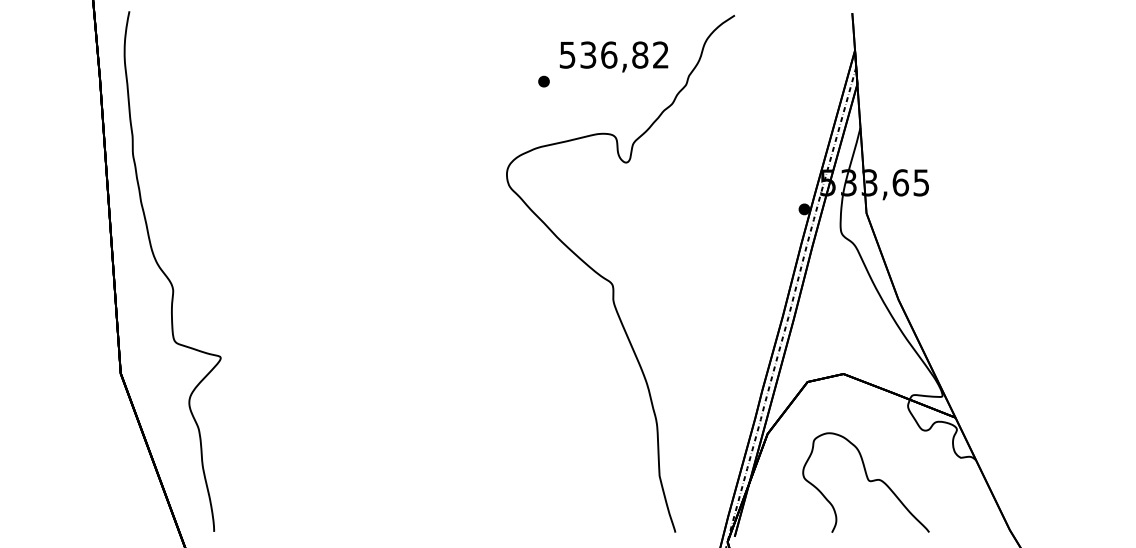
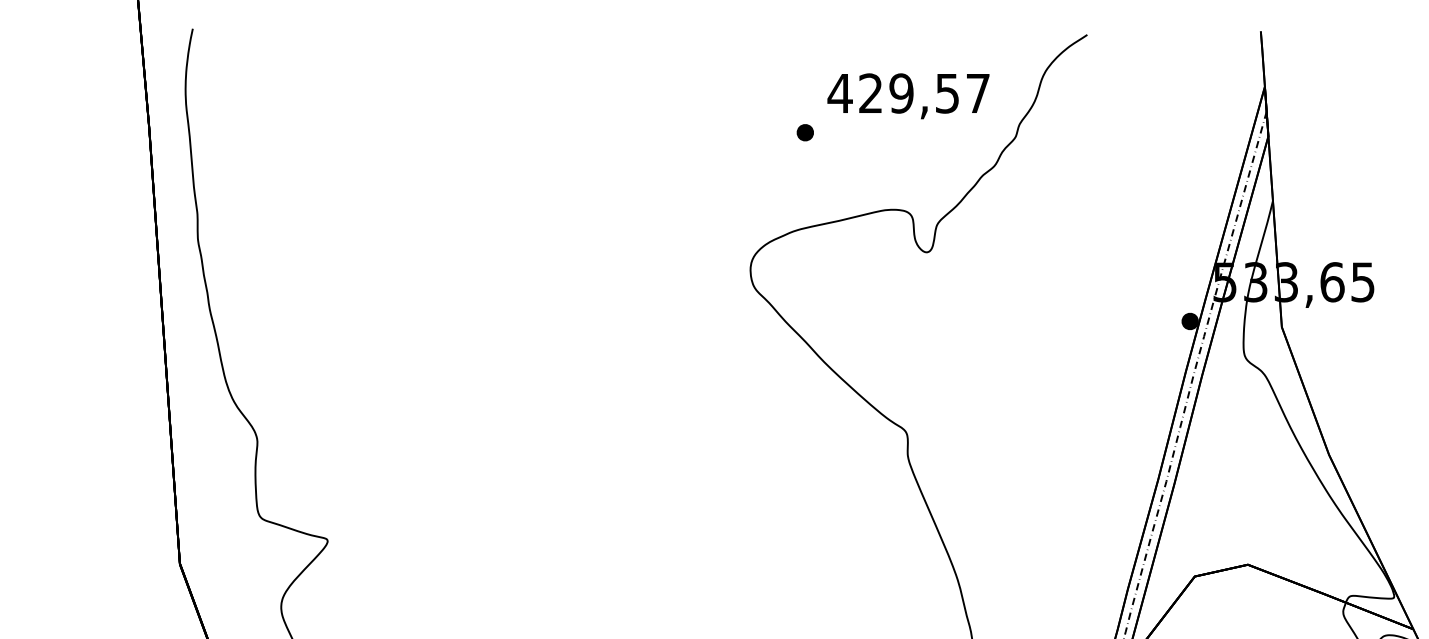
text: (613, 54) -> (908, 92), 536,82 -> 429,57

